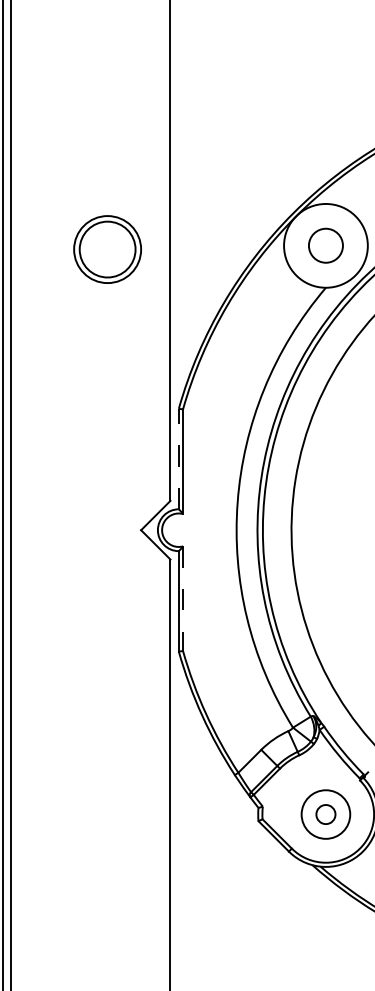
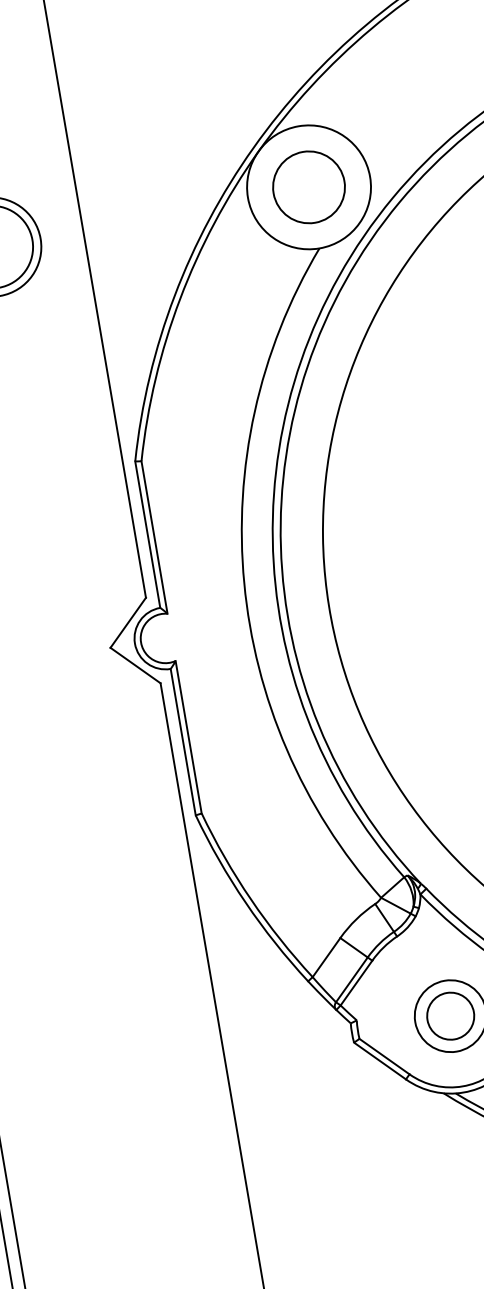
circle: (325, 245) -> (308, 186), size x1.43
line: (178, 458) -> (147, 533), dashed -> solid
line: (183, 599) -> (189, 738), dashed -> solid
circle: (325, 814) -> (450, 1016), size x1.67

